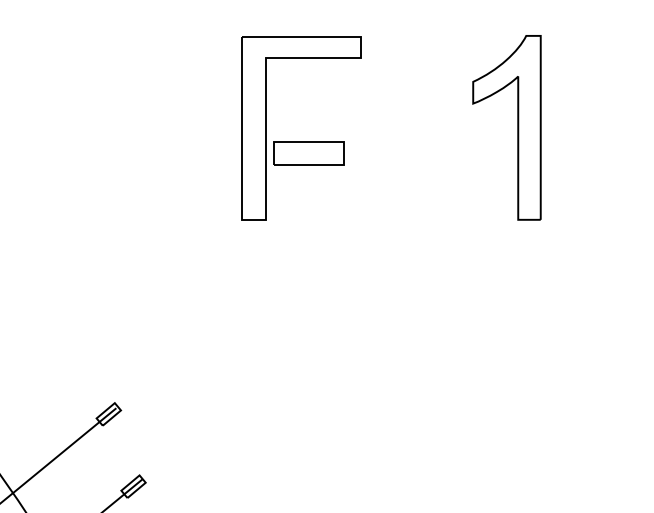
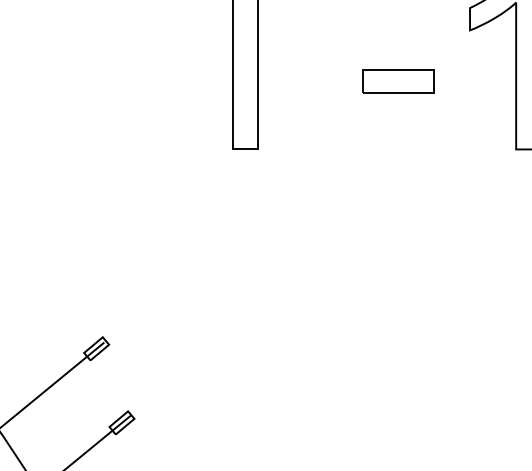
part: (308, 153) -> (397, 81), moved

